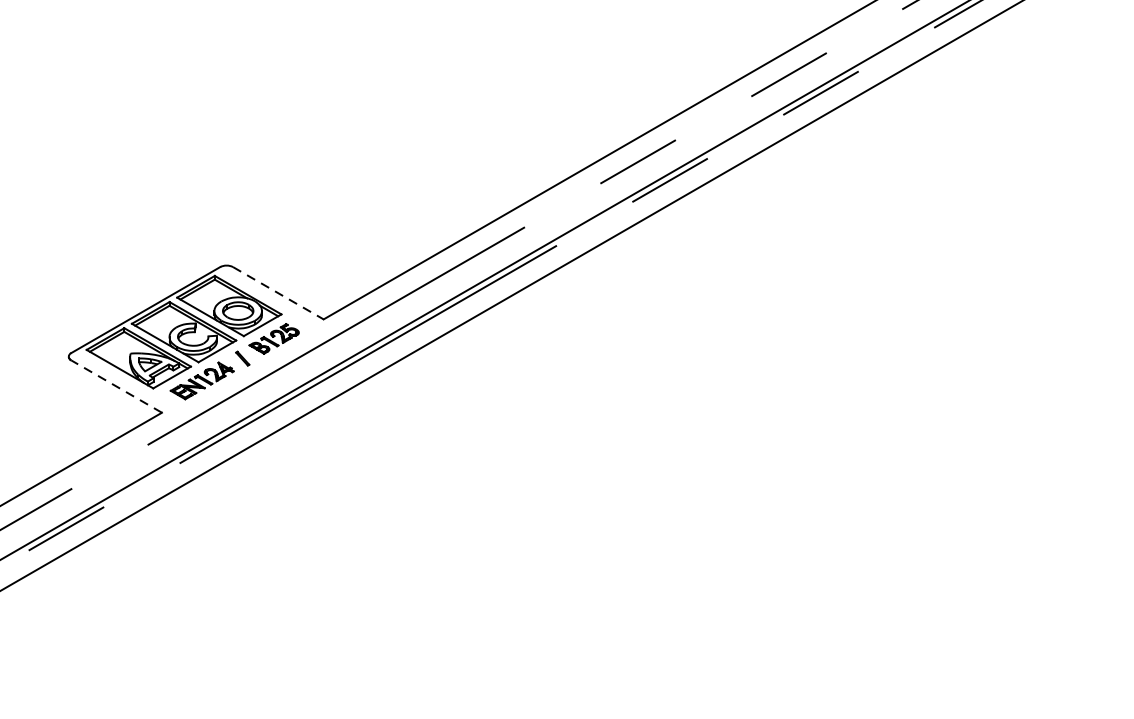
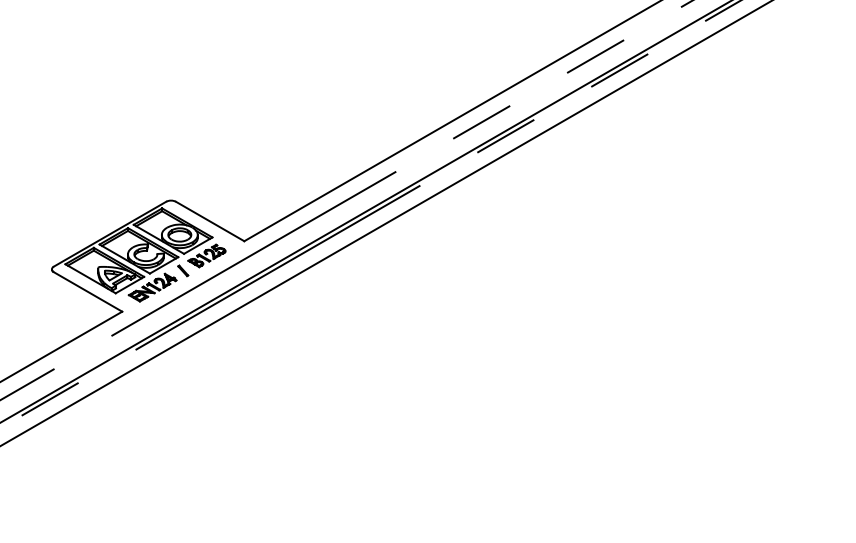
line: (278, 293) -> (210, 221), dashed -> solid
line: (115, 385) -> (87, 291), dashed -> solid

